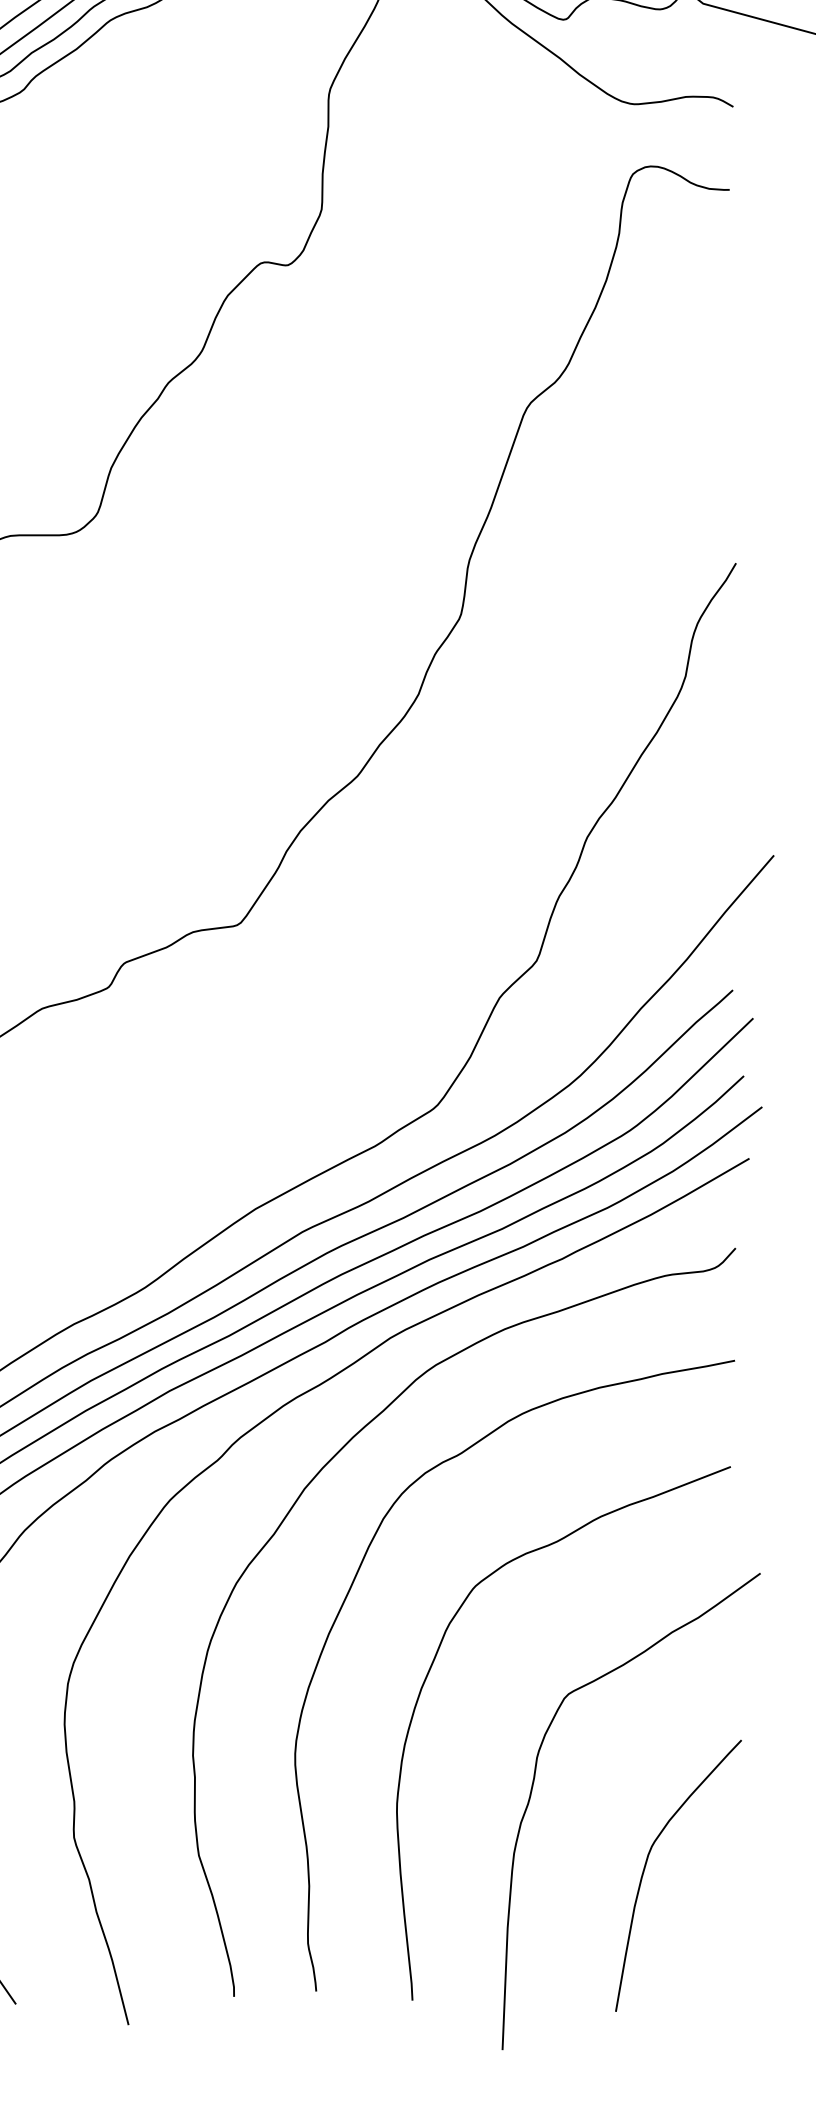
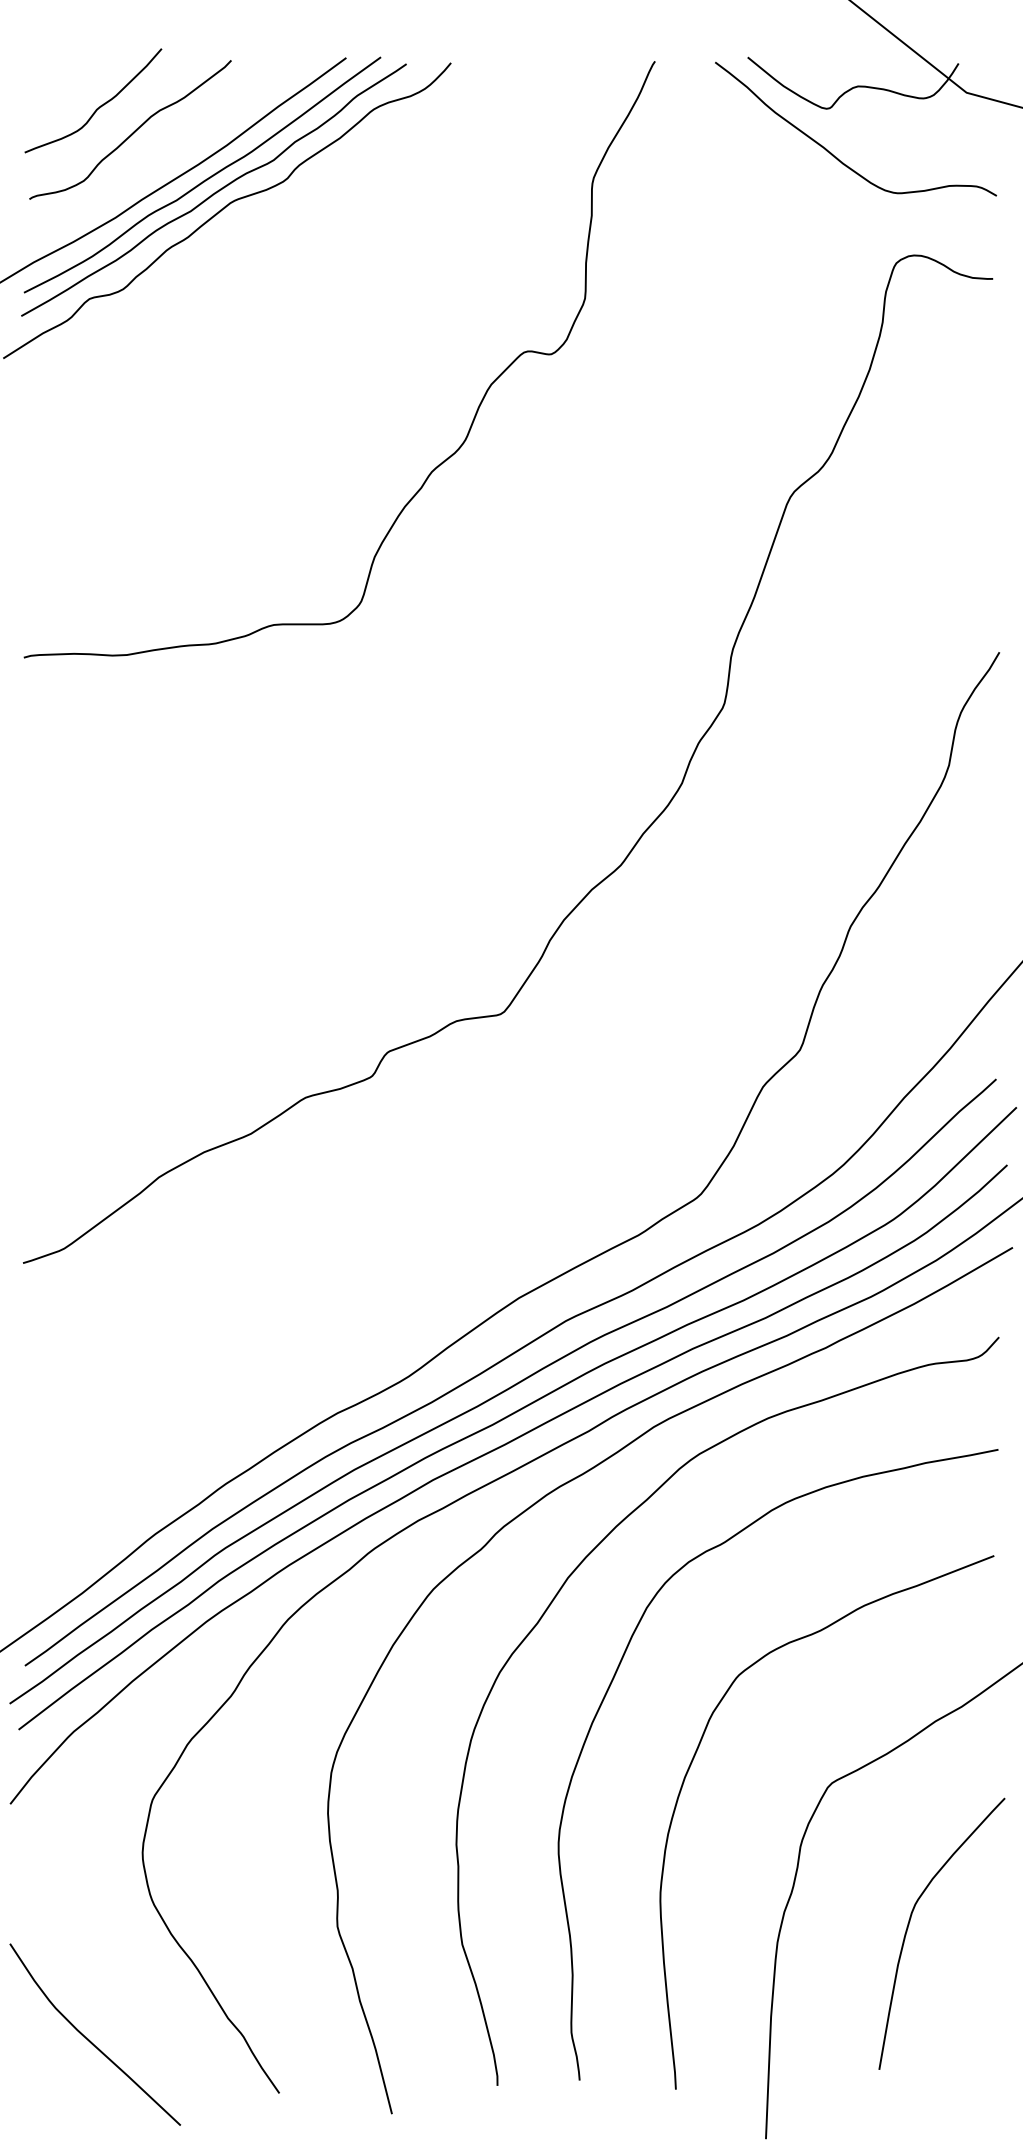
curve: (646, 1867) -> (909, 1925), moved

